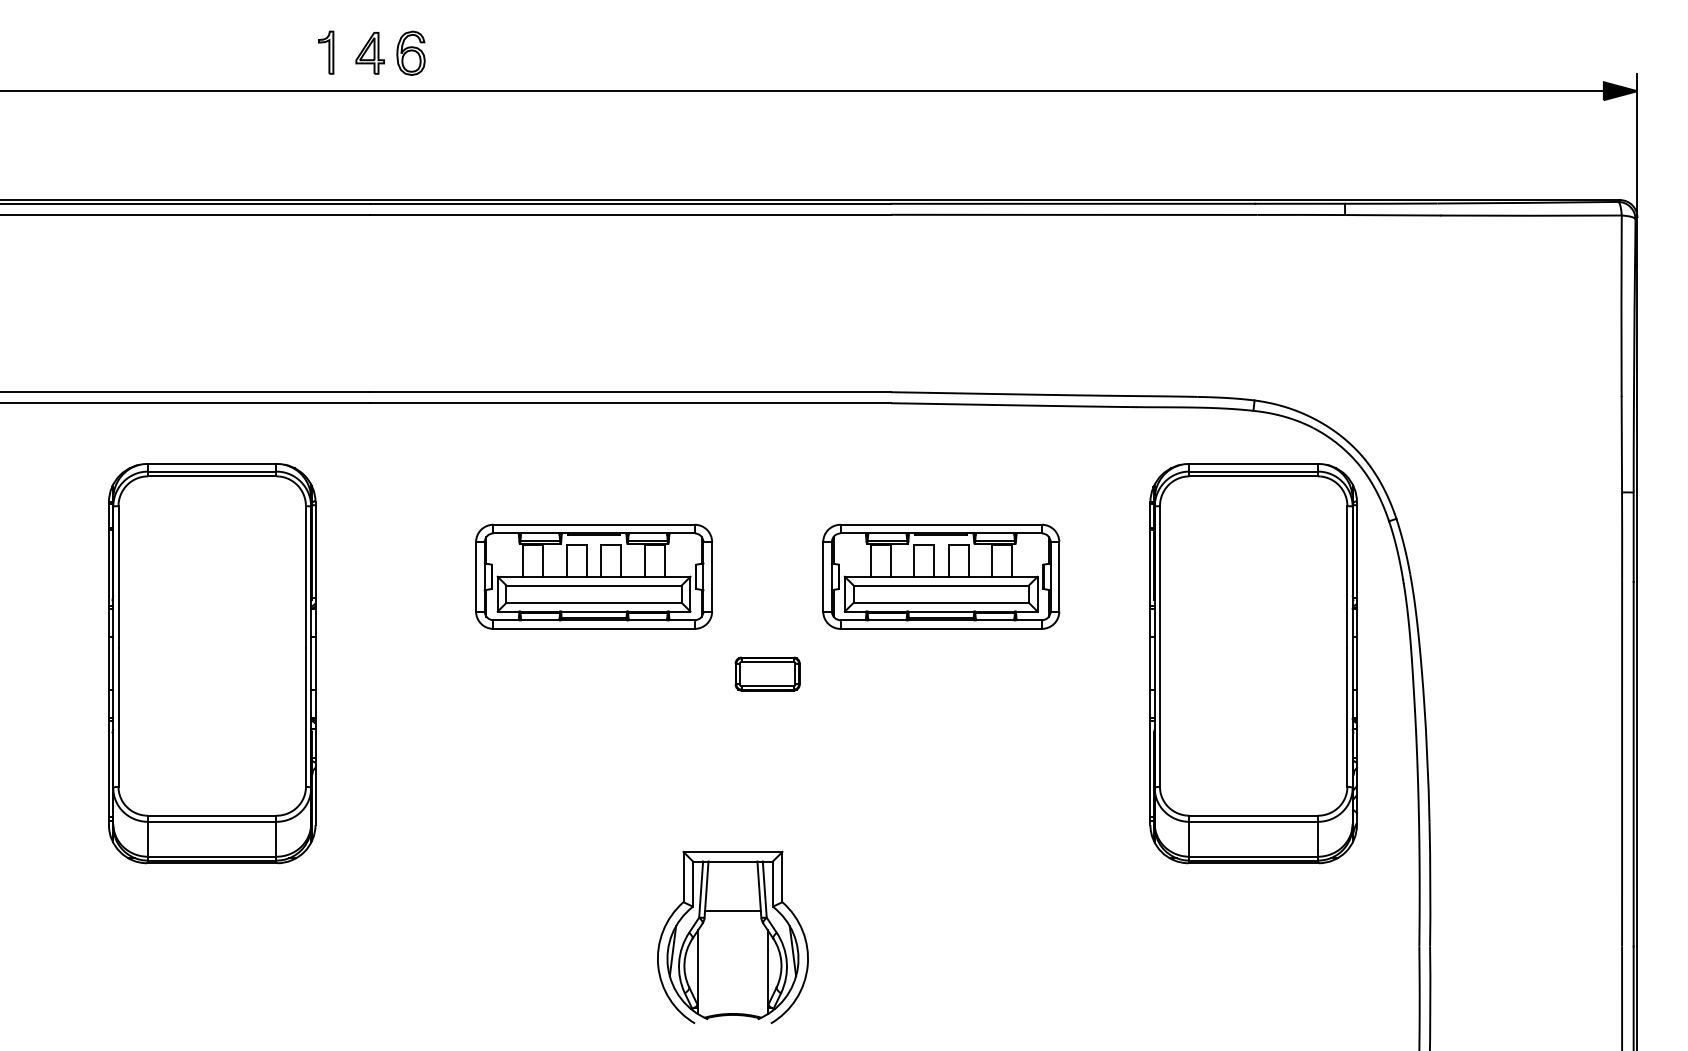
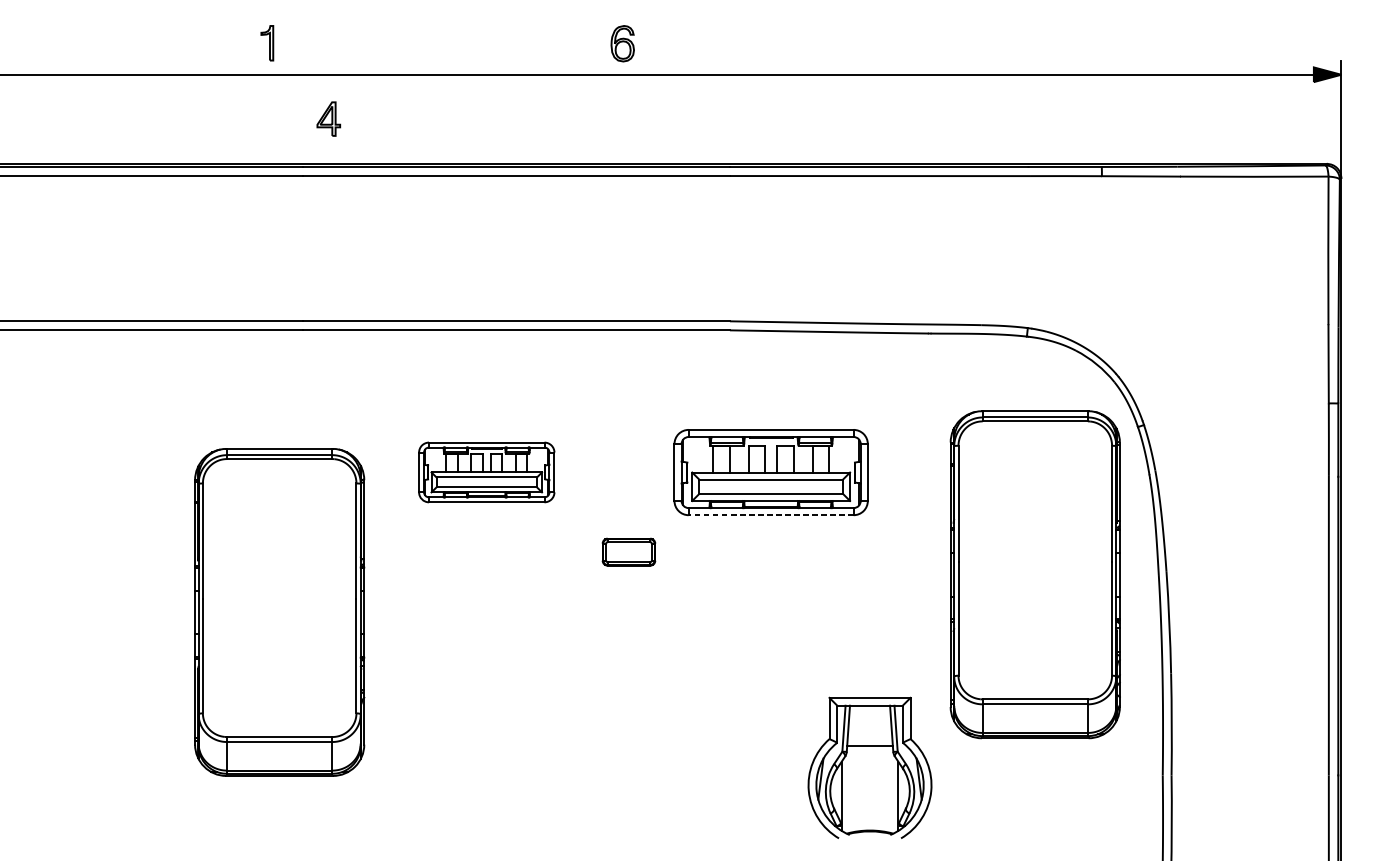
part: (410, 52) -> (622, 43), moved
part: (369, 53) -> (328, 119), moved
part: (593, 576) -> (486, 472), size x0.7
line: (941, 628) -> (771, 514), solid -> dashed
part: (212, 663) -> (279, 612), moved
part: (1253, 663) -> (1035, 574), moved
part: (732, 937) -> (869, 767), moved

